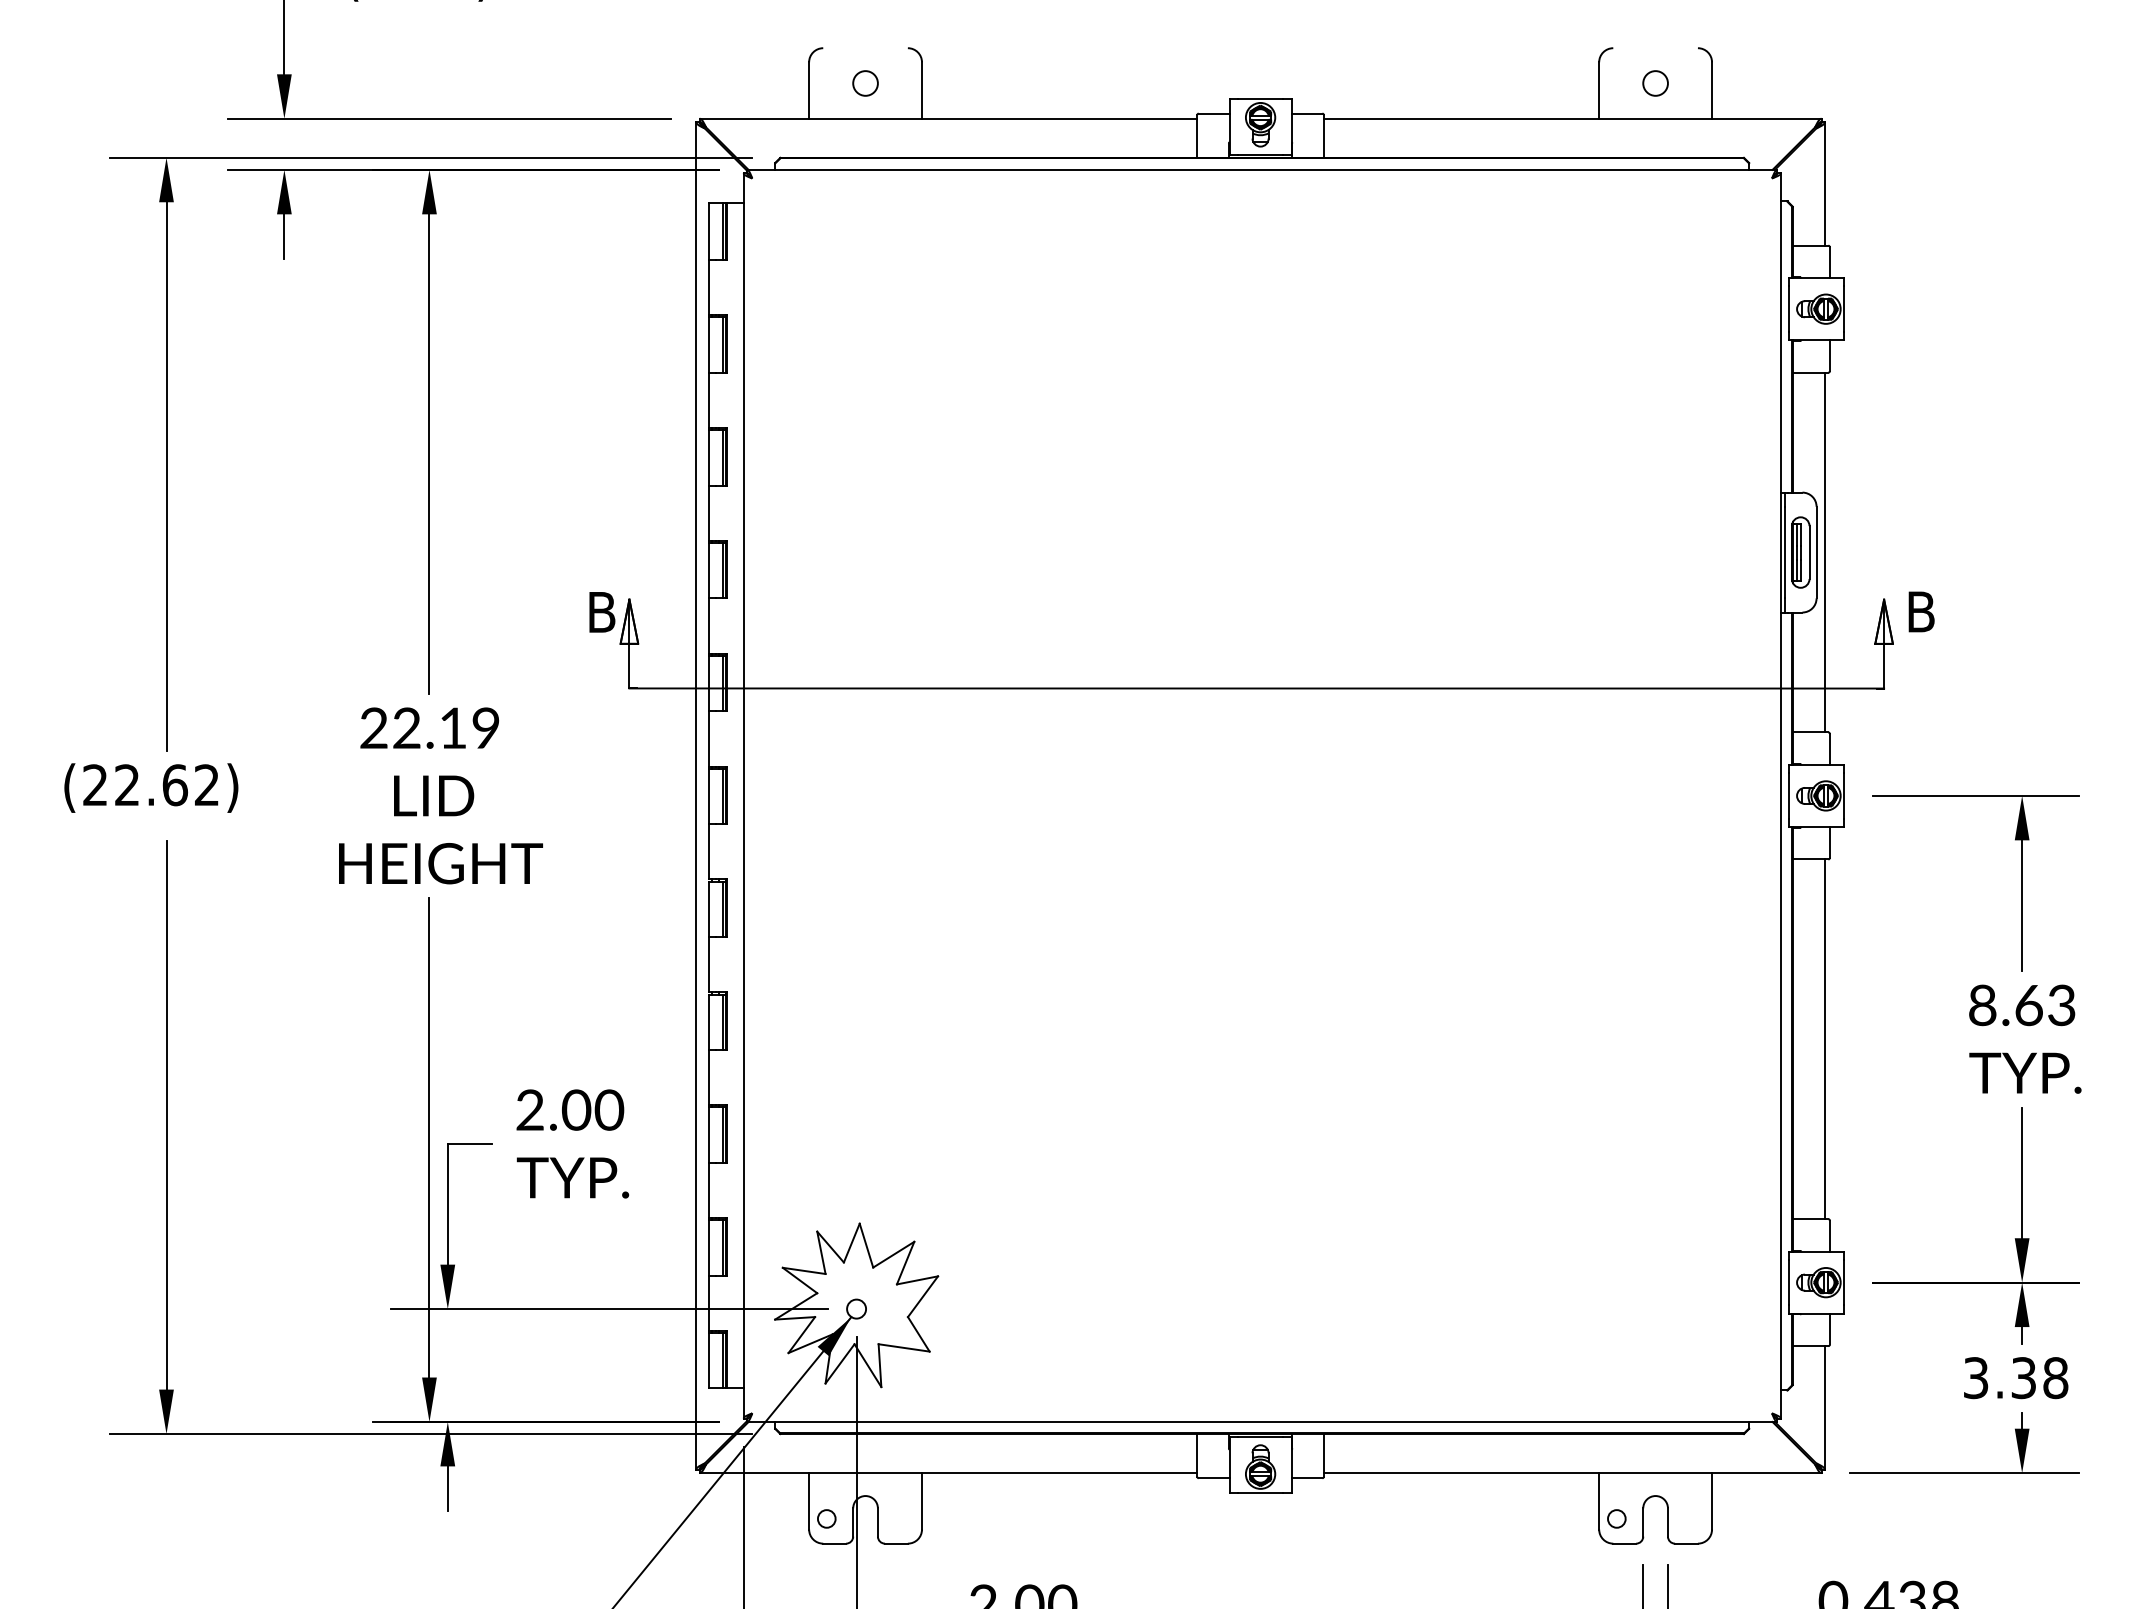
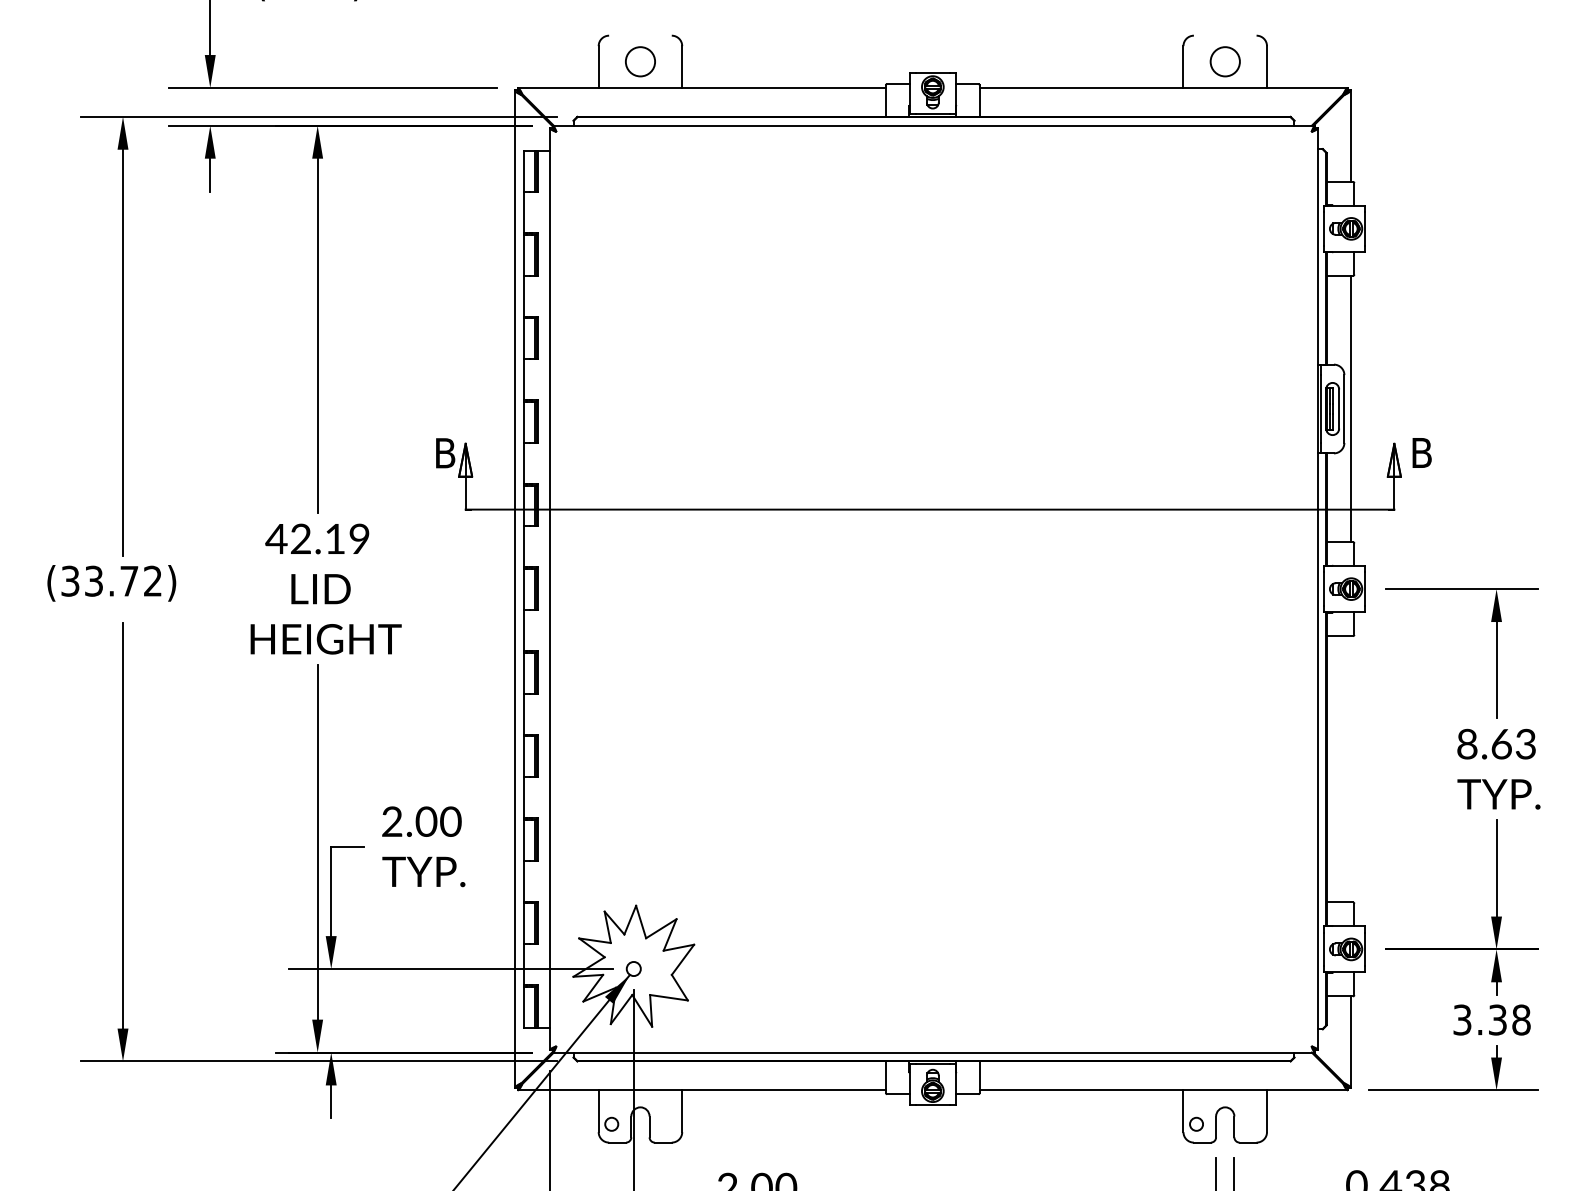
circle: (865, 83) -> (640, 61), size x1.6
circle: (1655, 83) -> (1225, 61), size x1.6
text: (373, 727) -> (276, 538), 22.19 -> 42.19
text: (135, 785) -> (100, 581), (22.62) -> (33.72)
line: (1824, 1039) -> (1350, 769), removed

